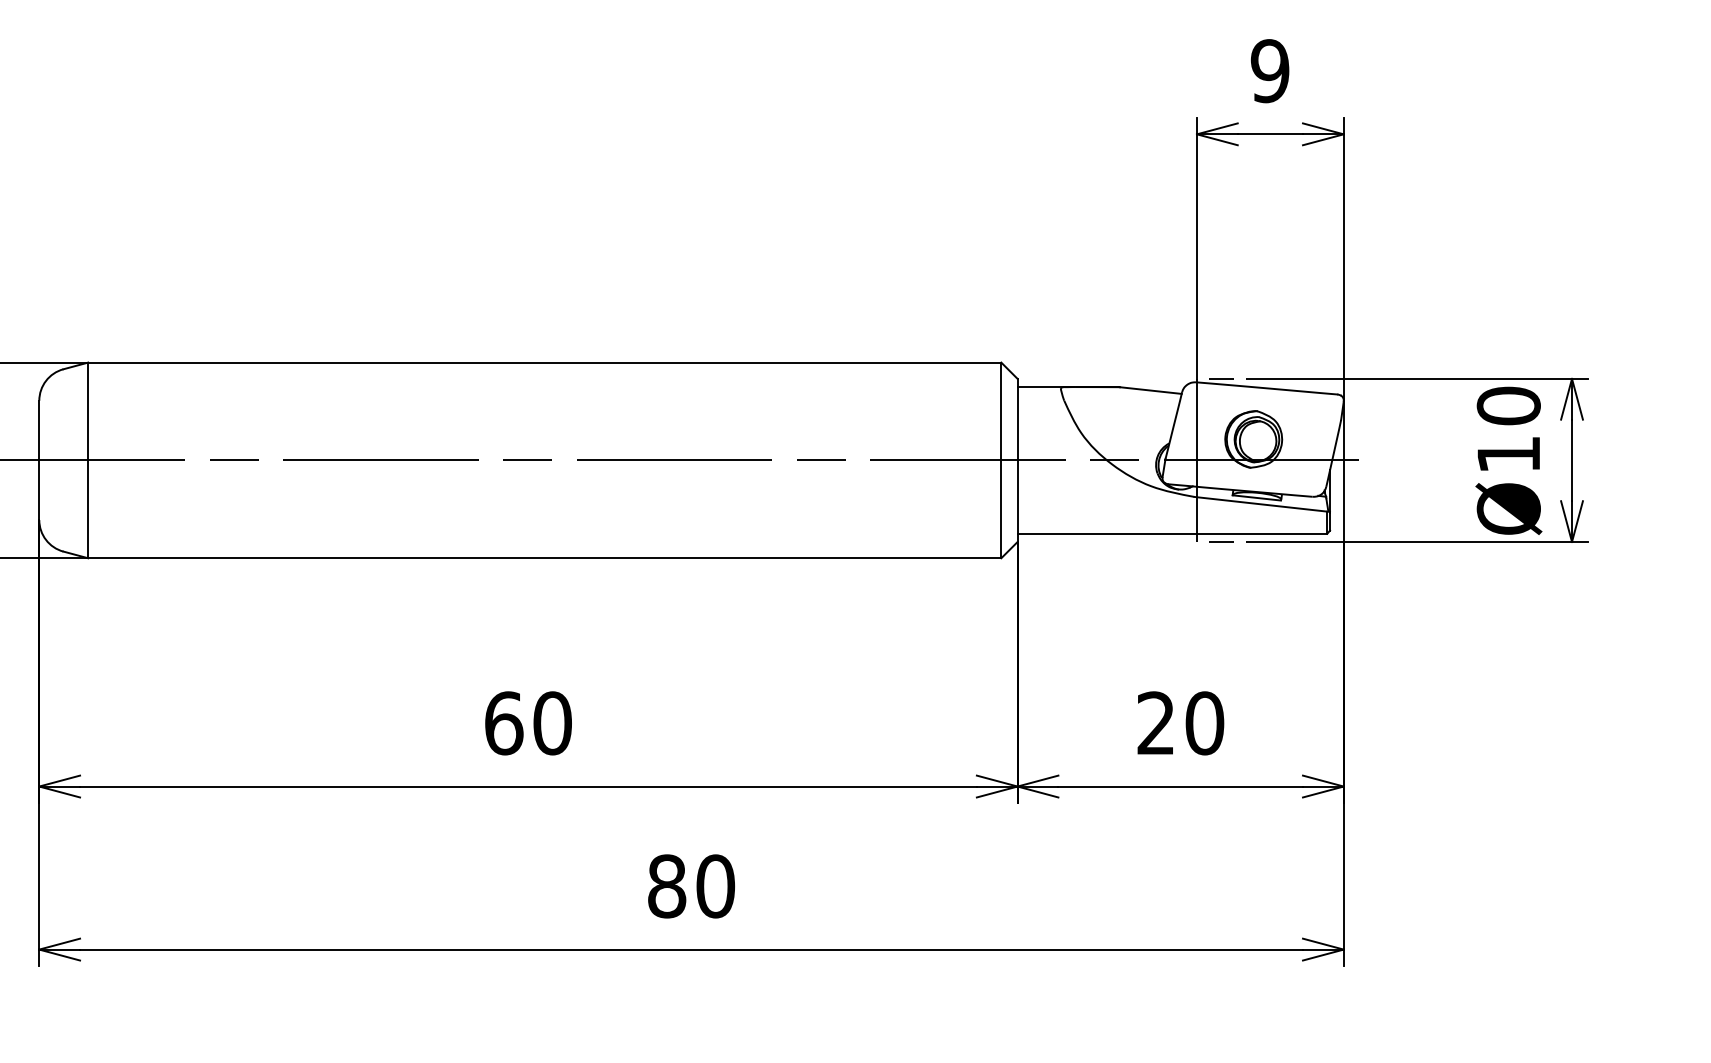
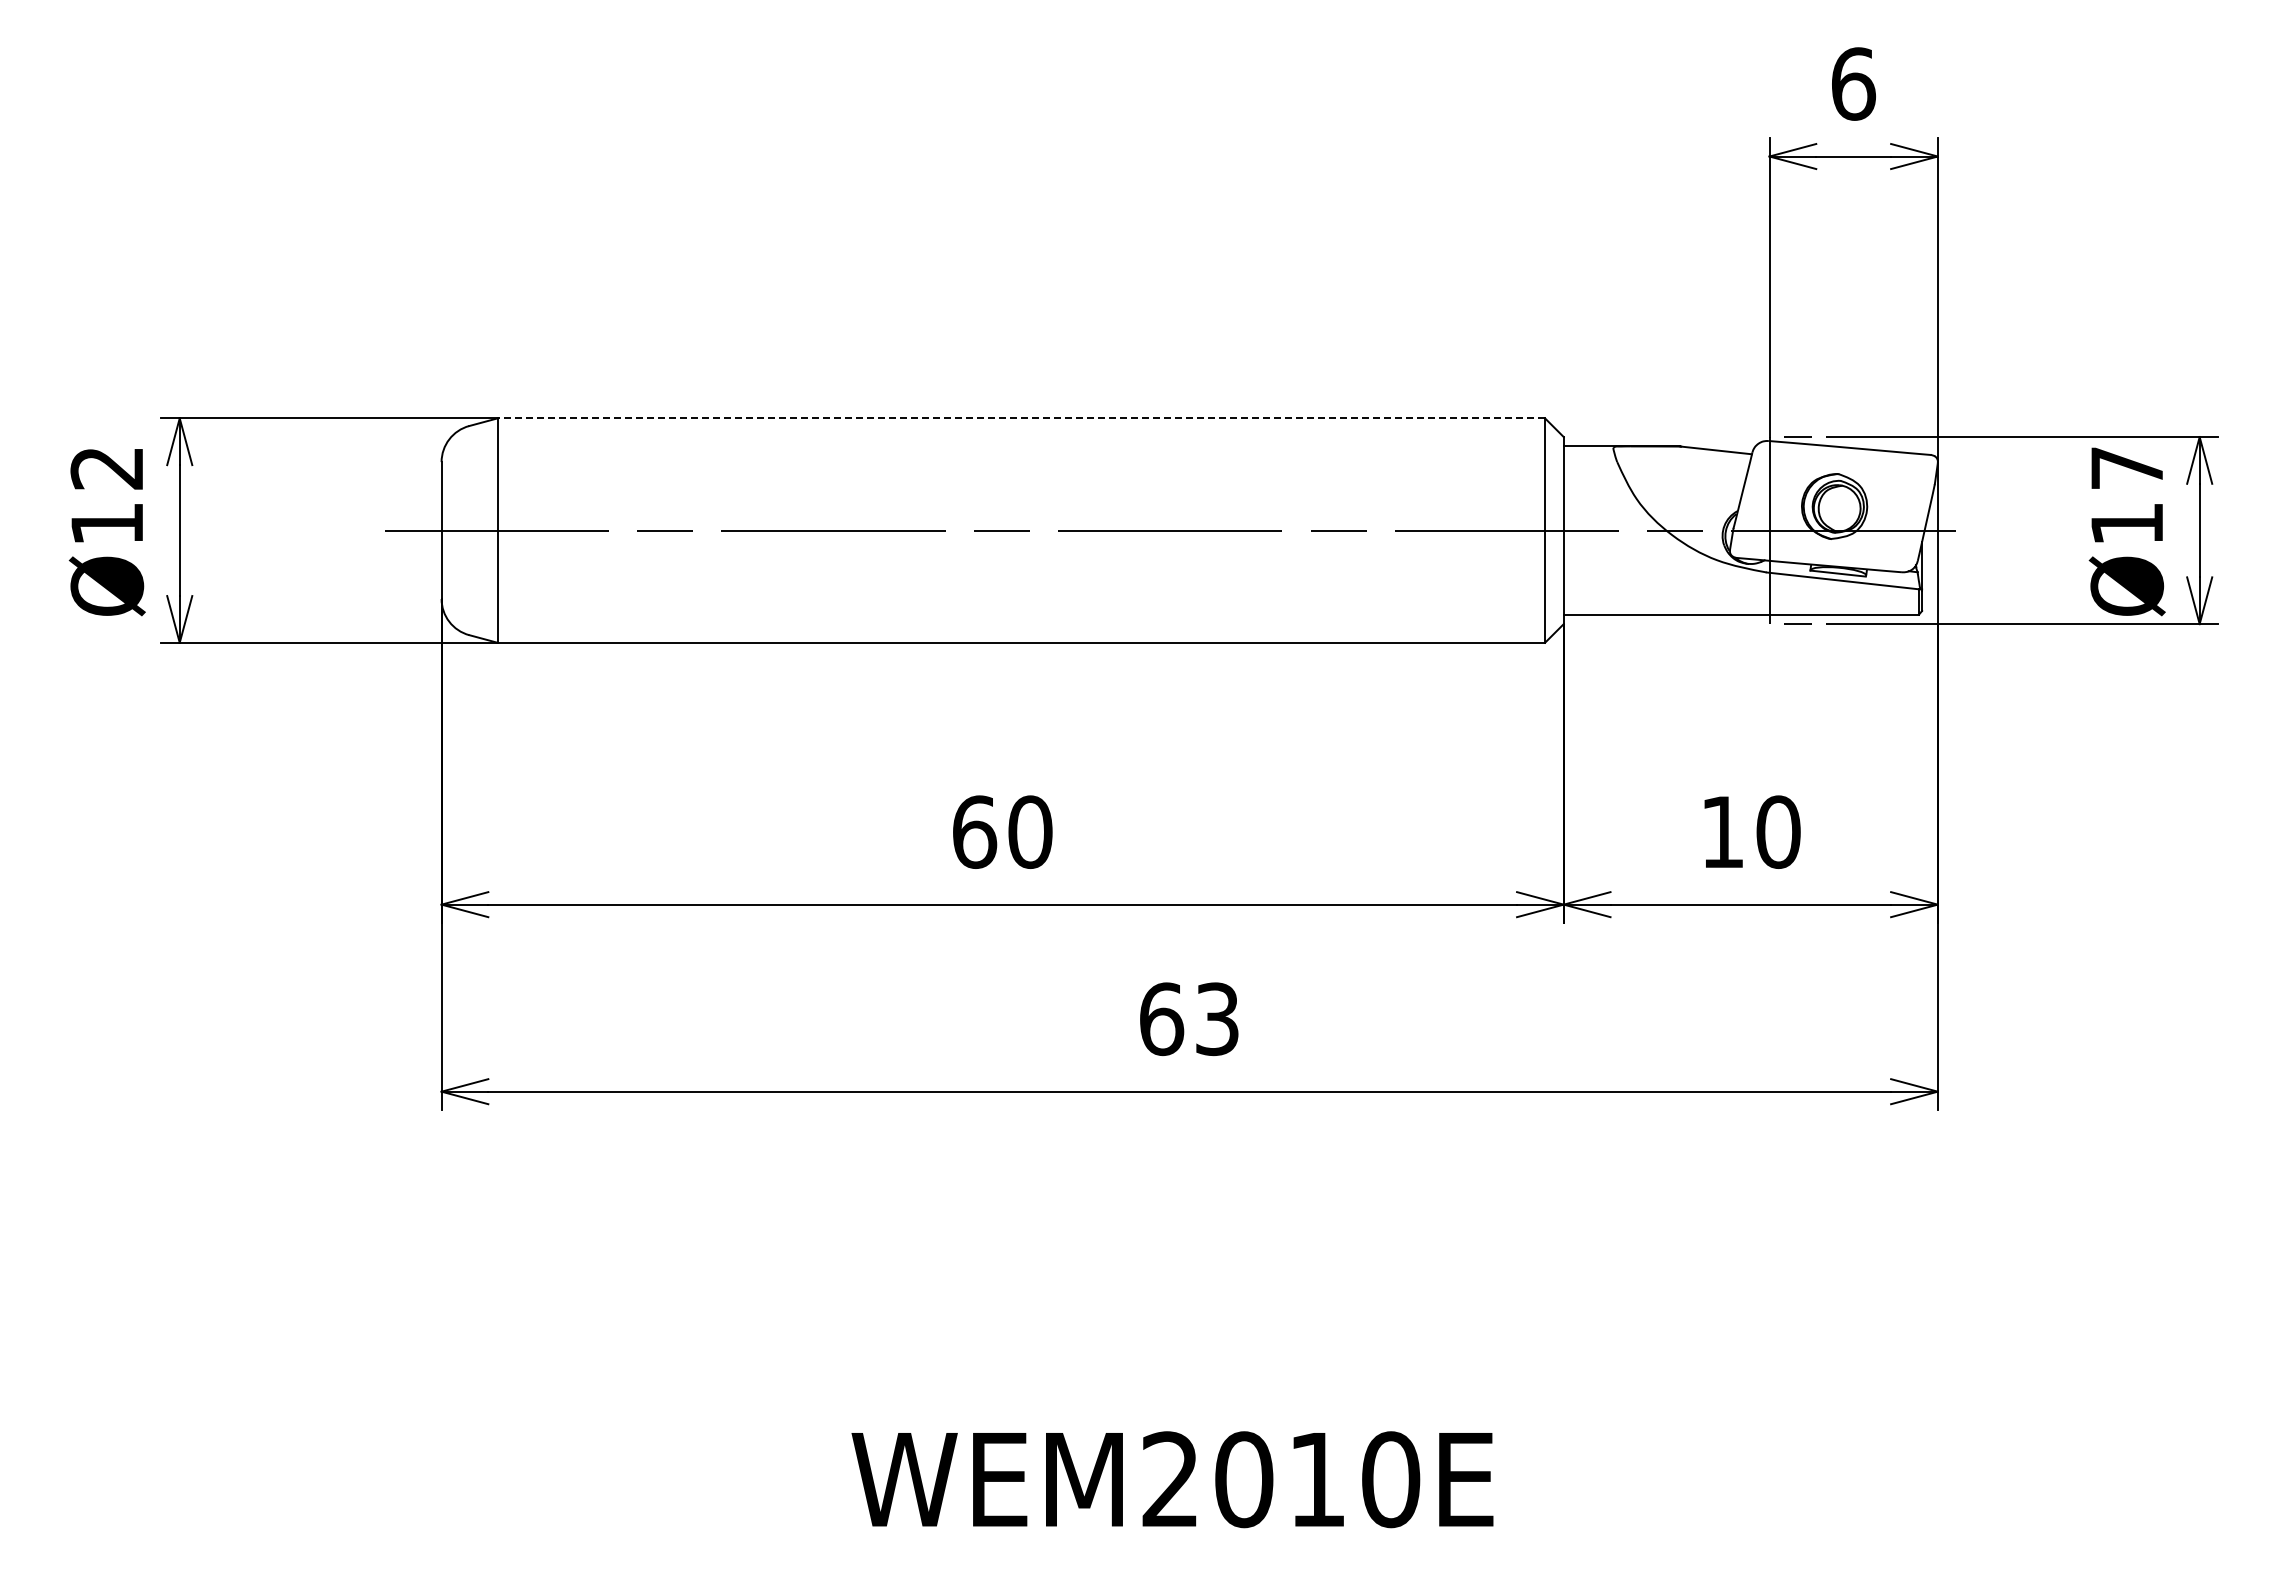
text: (1270, 70) -> (1853, 83), 9 -> 6
line: (544, 362) -> (1021, 418), solid -> dashed
text: (1509, 406) -> (2127, 468), Ø10 -> Ø17
text: (1155, 722) -> (1721, 831), 20 -> 10
text: (691, 886) -> (1189, 1019), 80 -> 63

